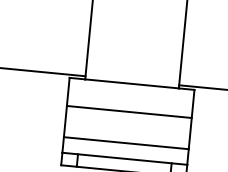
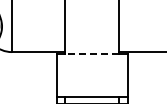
line: (132, 83) -> (92, 53), solid -> dashed
line: (128, 111) -> (91, 69), removed
line: (125, 142) -> (91, 87), removed

